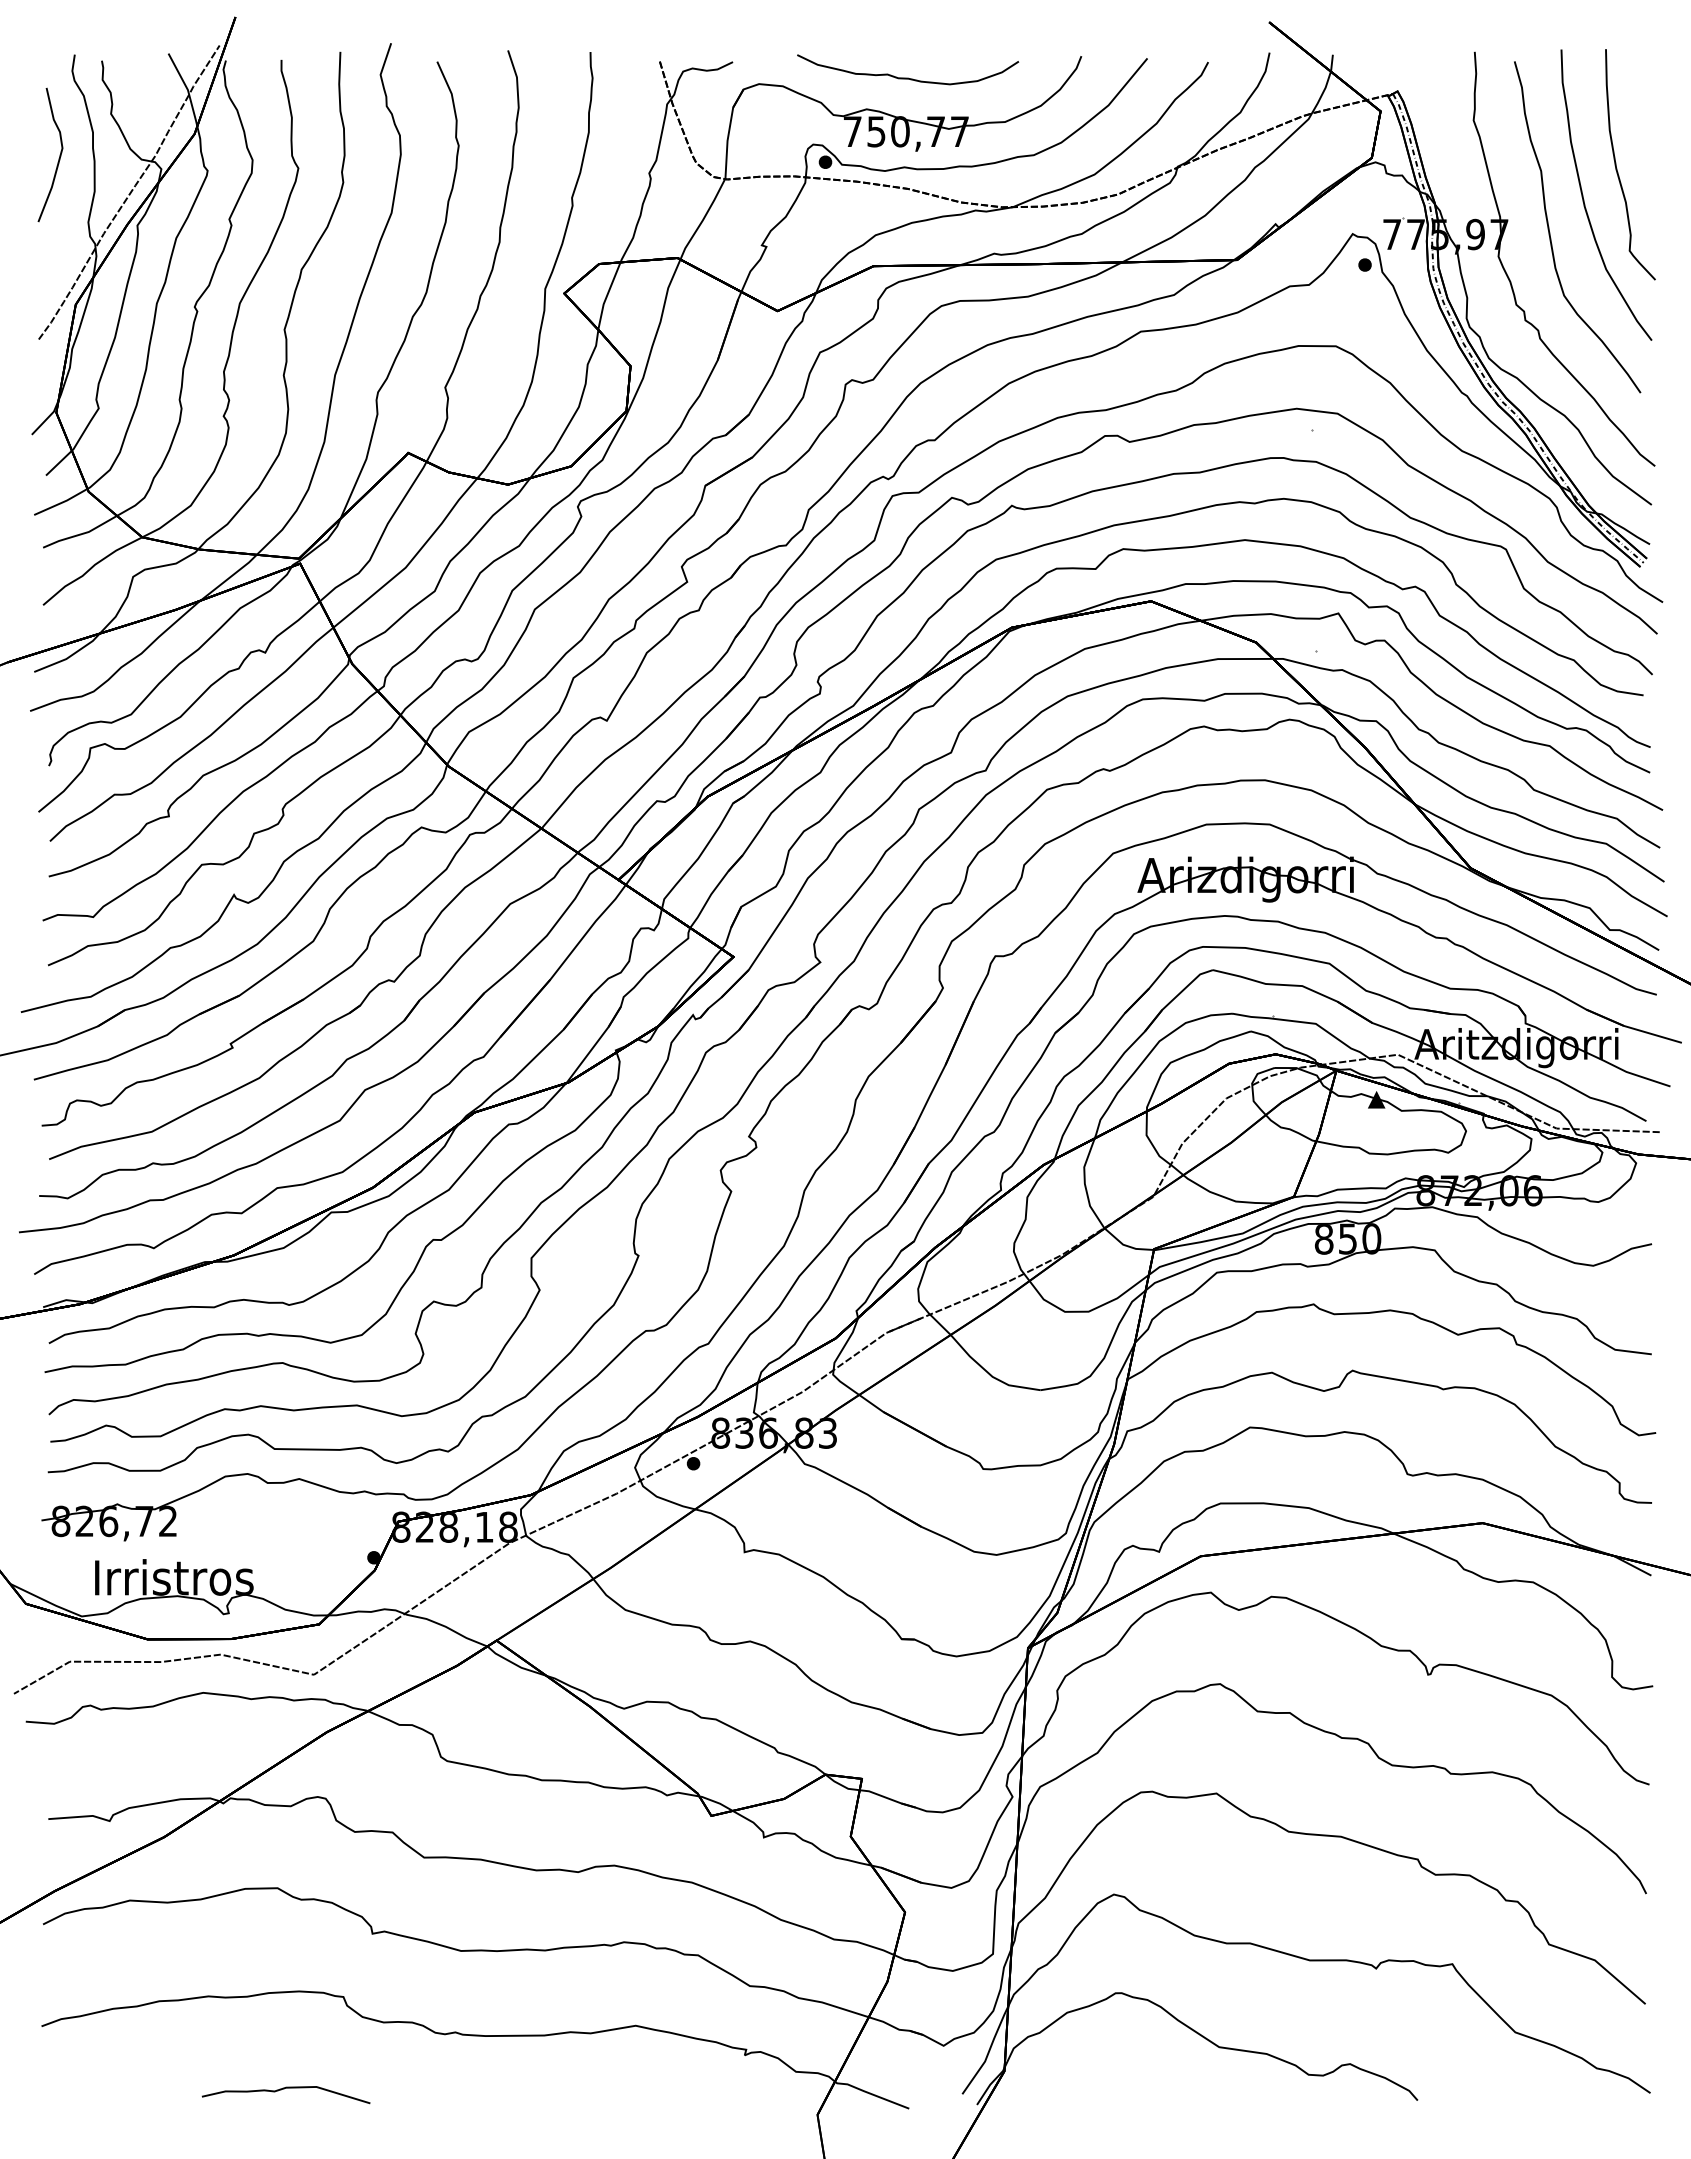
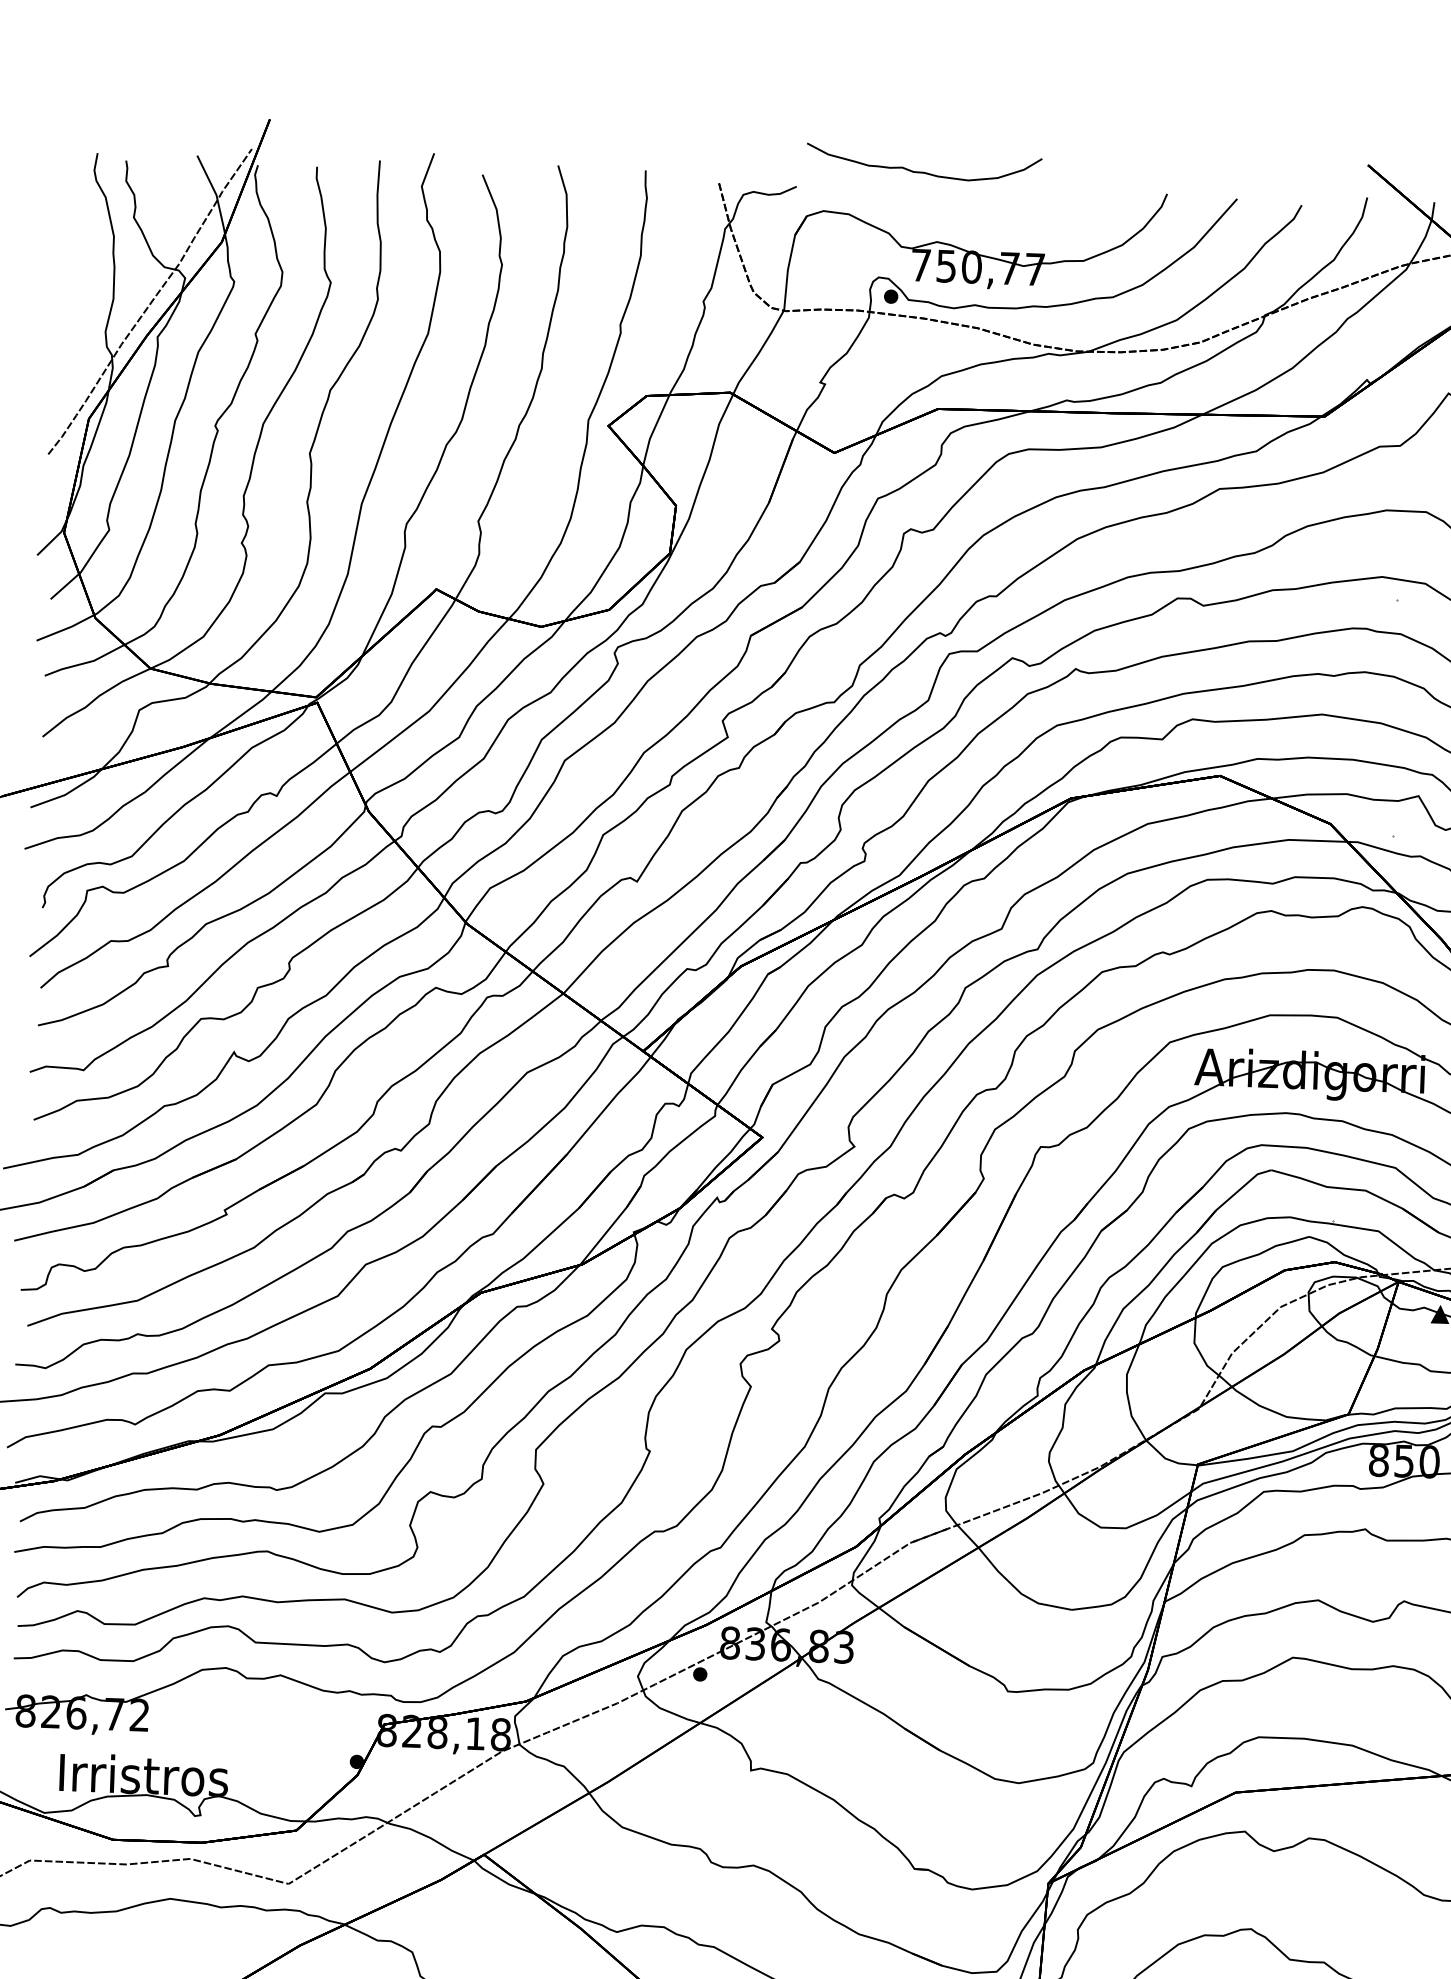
curve: (908, 77) -> (924, 171), moved
curve: (58, 158) -> (76, 262), removed

